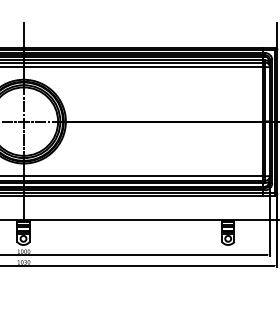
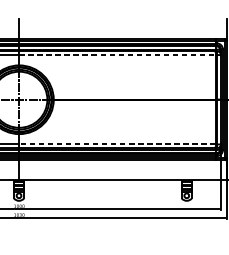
line: (143, 67) -> (117, 55), solid -> dashed
line: (143, 176) -> (117, 144), solid -> dashed

